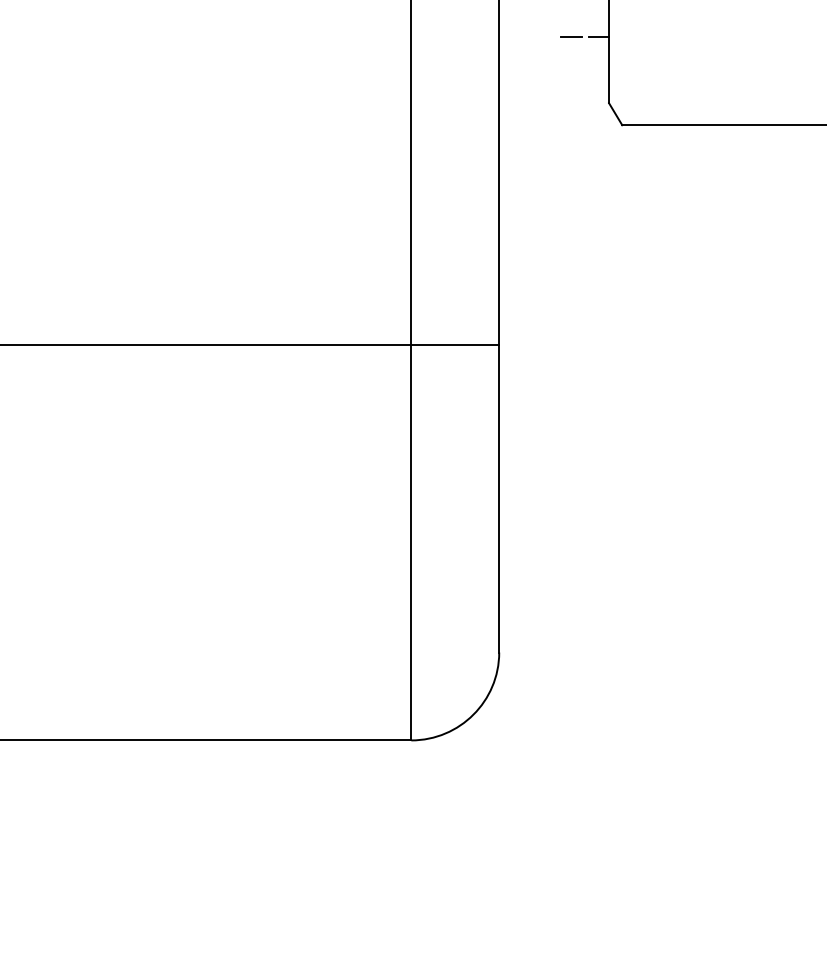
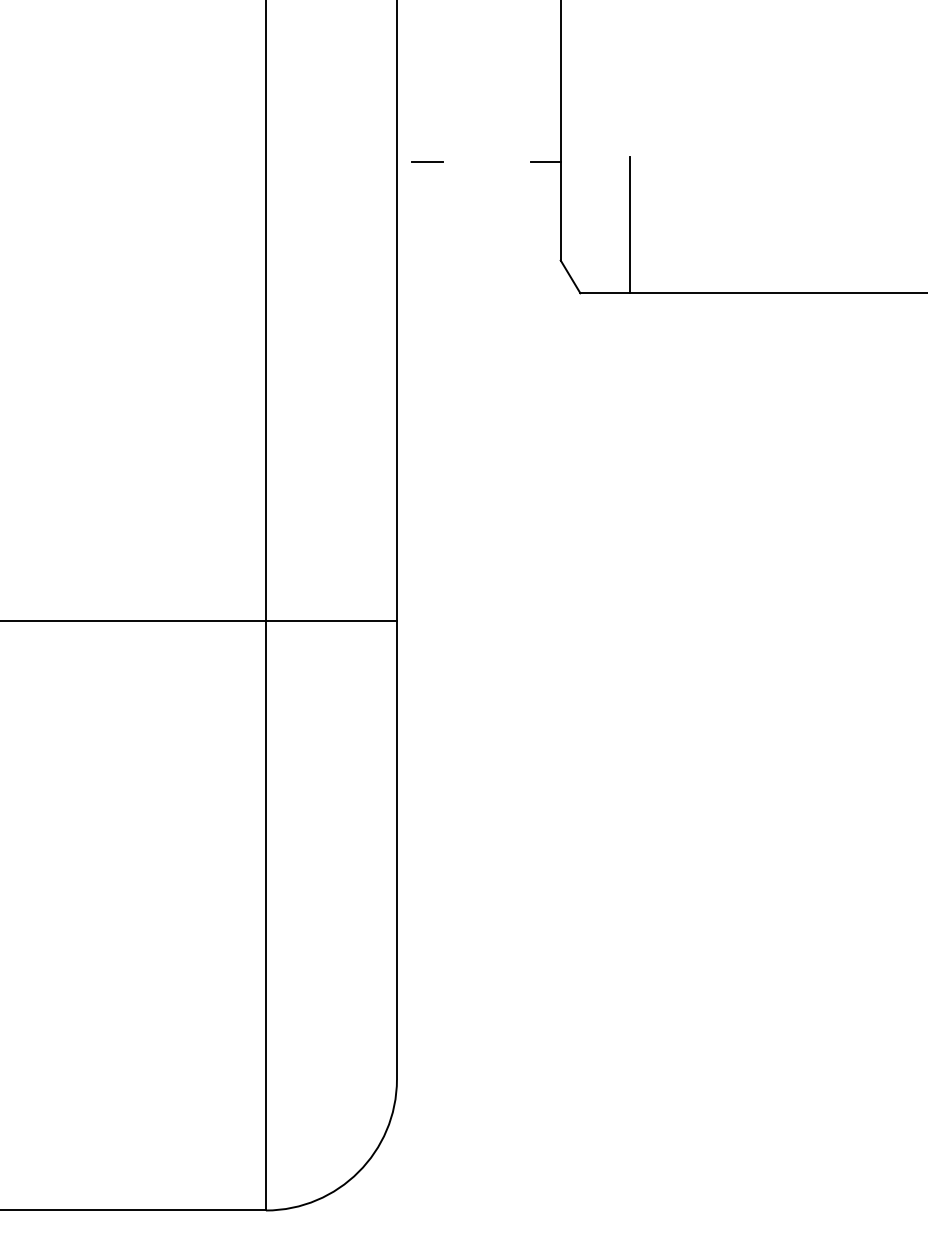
line: (571, 36) -> (427, 161), moved
line: (655, 79) -> (629, 225), added

